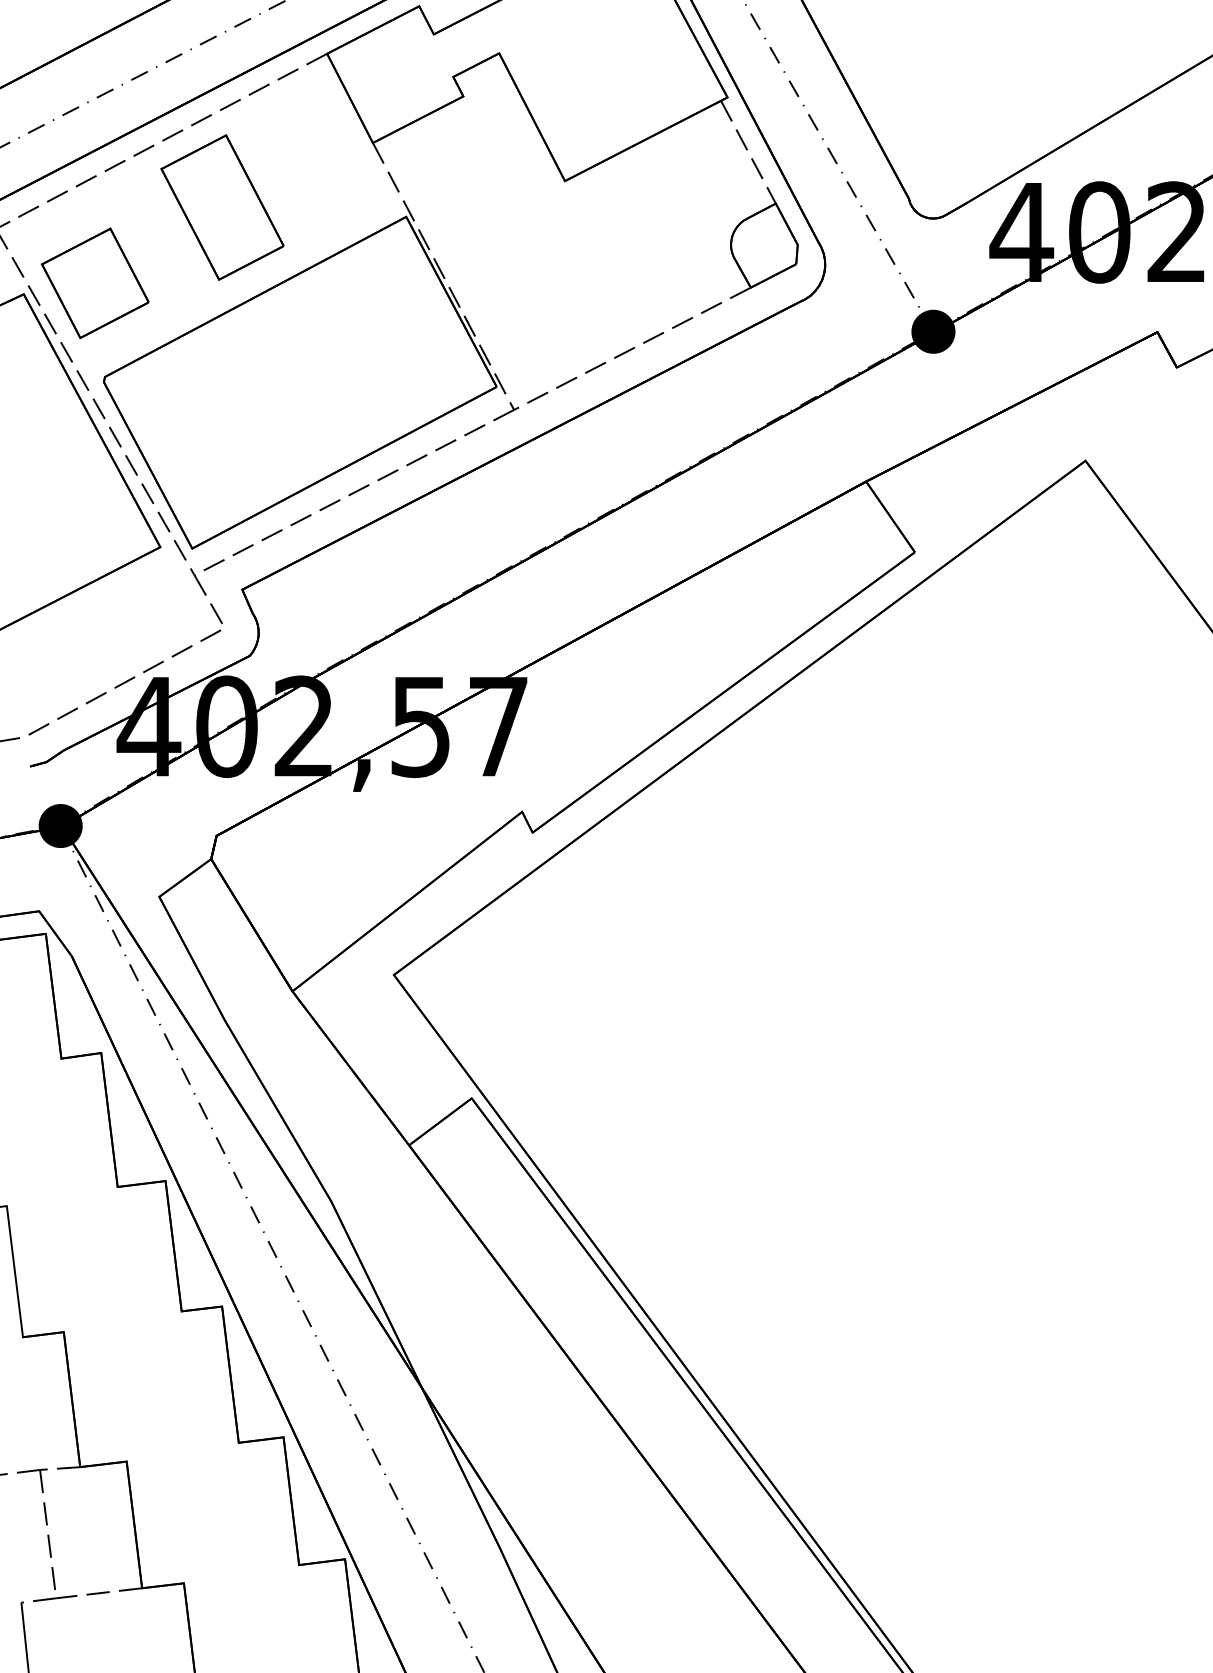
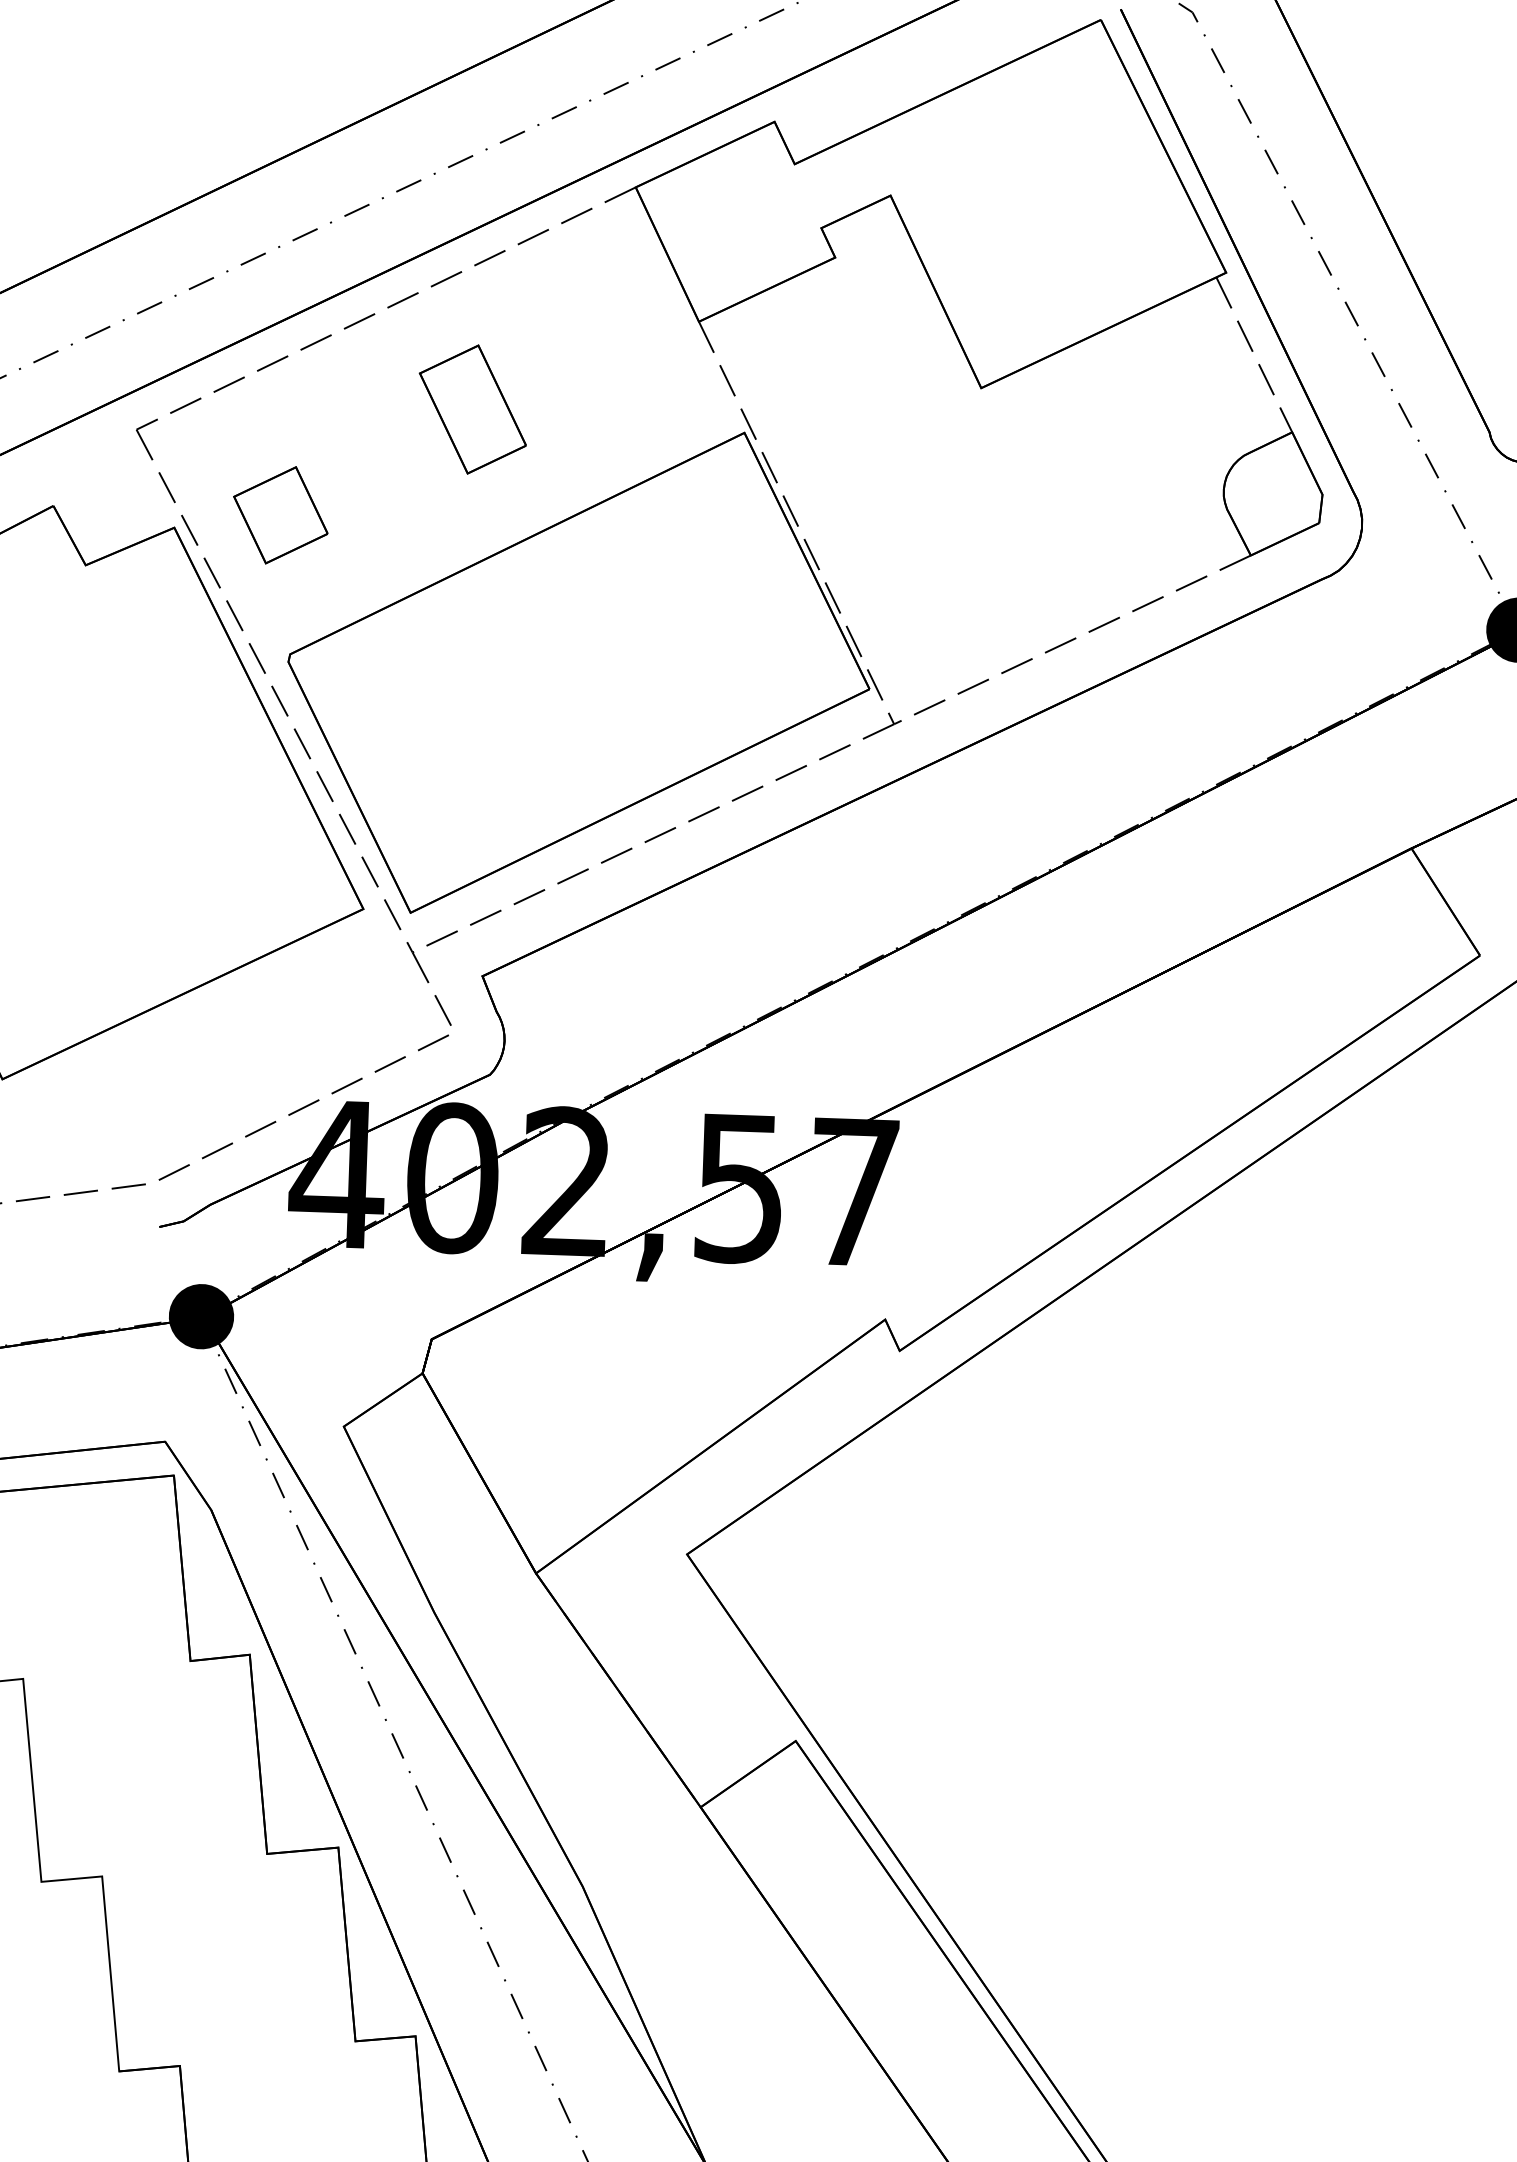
part: (222, 207) -> (472, 409), size x0.6
part: (95, 283) -> (281, 515), size x0.6

